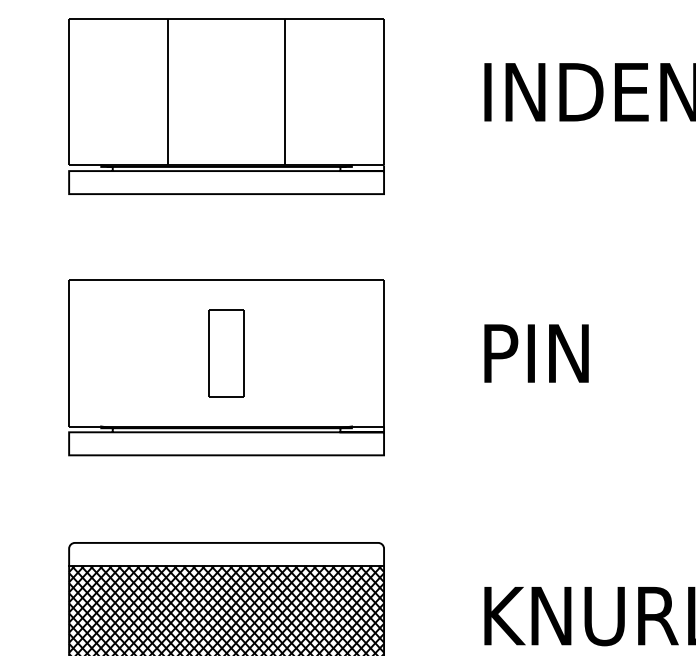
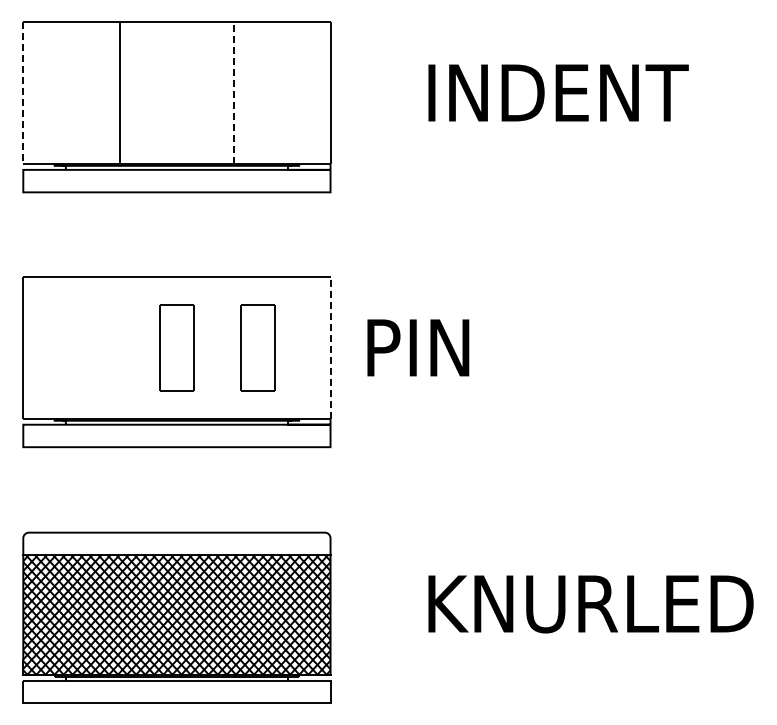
line: (284, 91) -> (233, 92), solid -> dashed
line: (69, 92) -> (23, 93), solid -> dashed
part: (309, 353) -> (257, 347), added
line: (384, 353) -> (330, 347), solid -> dashed
text: (536, 353) -> (418, 347), moved

